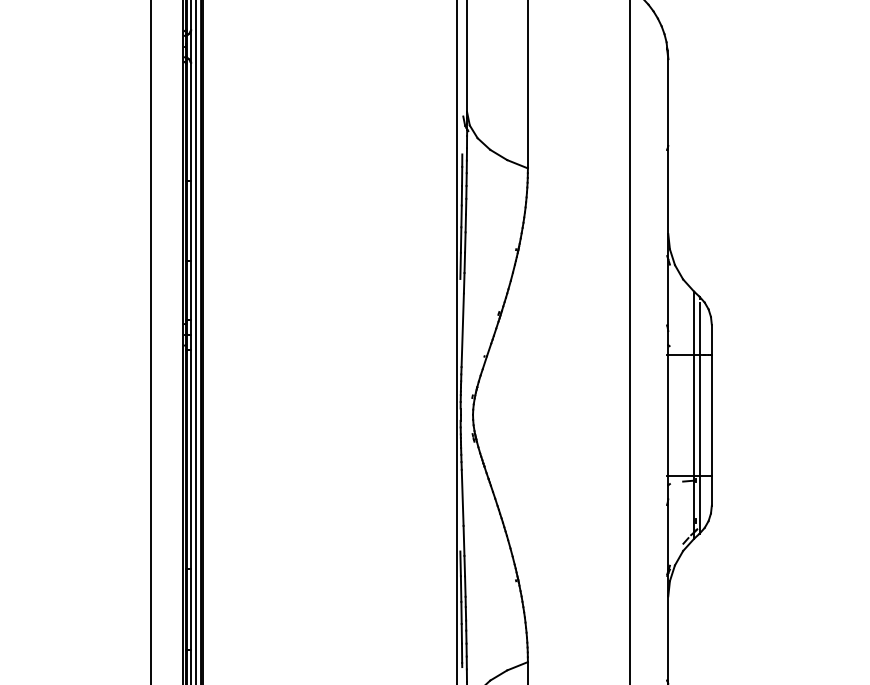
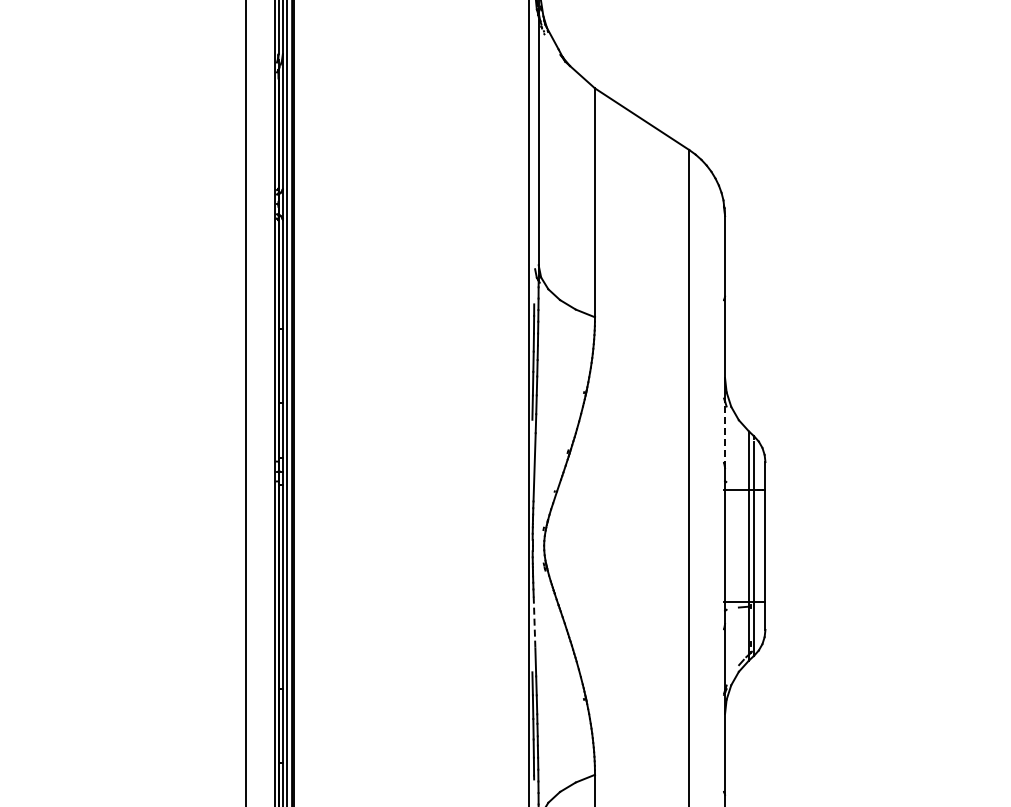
line: (668, 294) -> (725, 434), solid -> dashed
line: (462, 497) -> (534, 622), solid -> dashed

